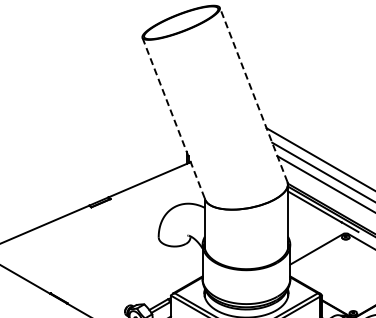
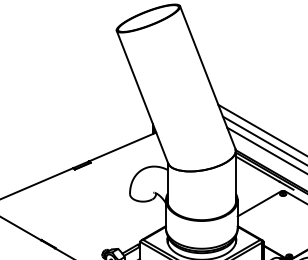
line: (253, 94) -> (207, 77), dashed -> solid
line: (173, 118) -> (142, 96), dashed -> solid

